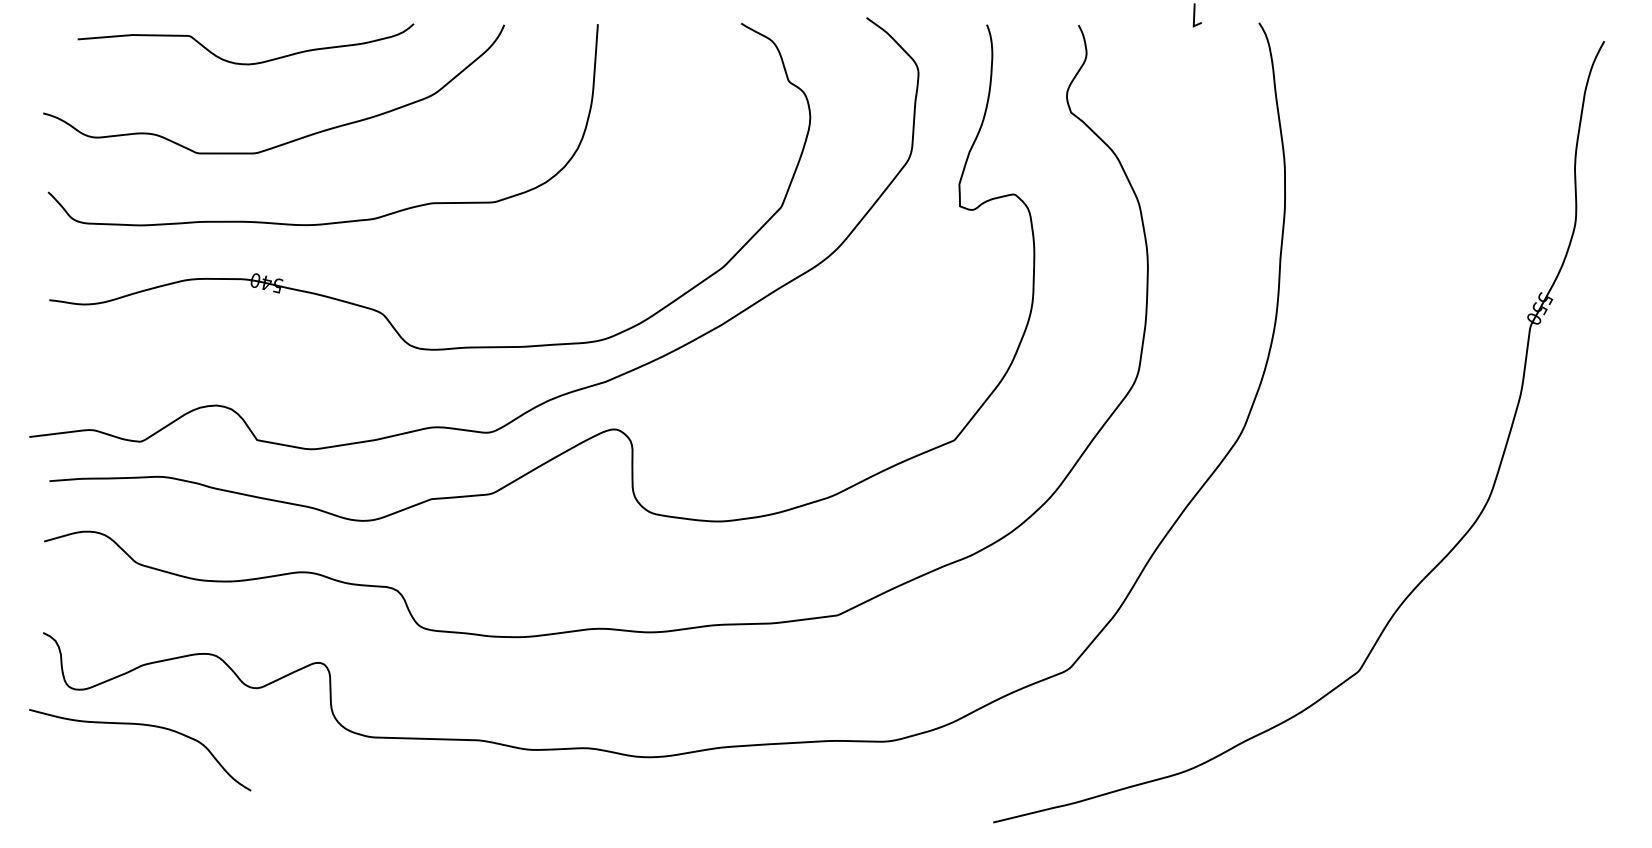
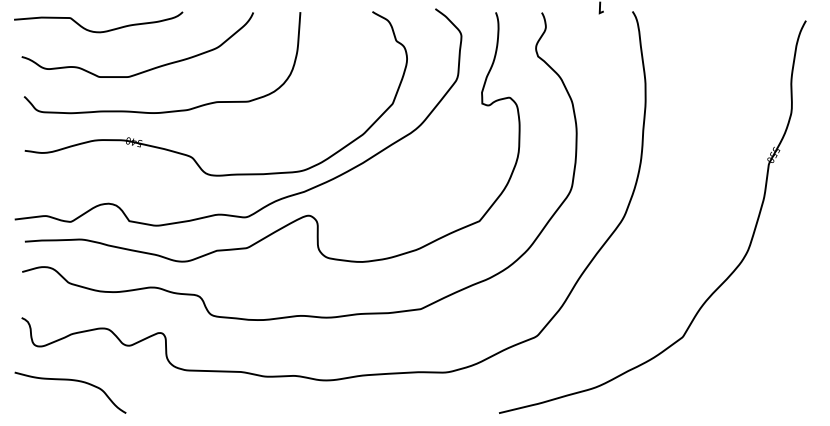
curve: (245, 62) -> (98, 31), moved
curve: (146, 727) -> (73, 381), moved

